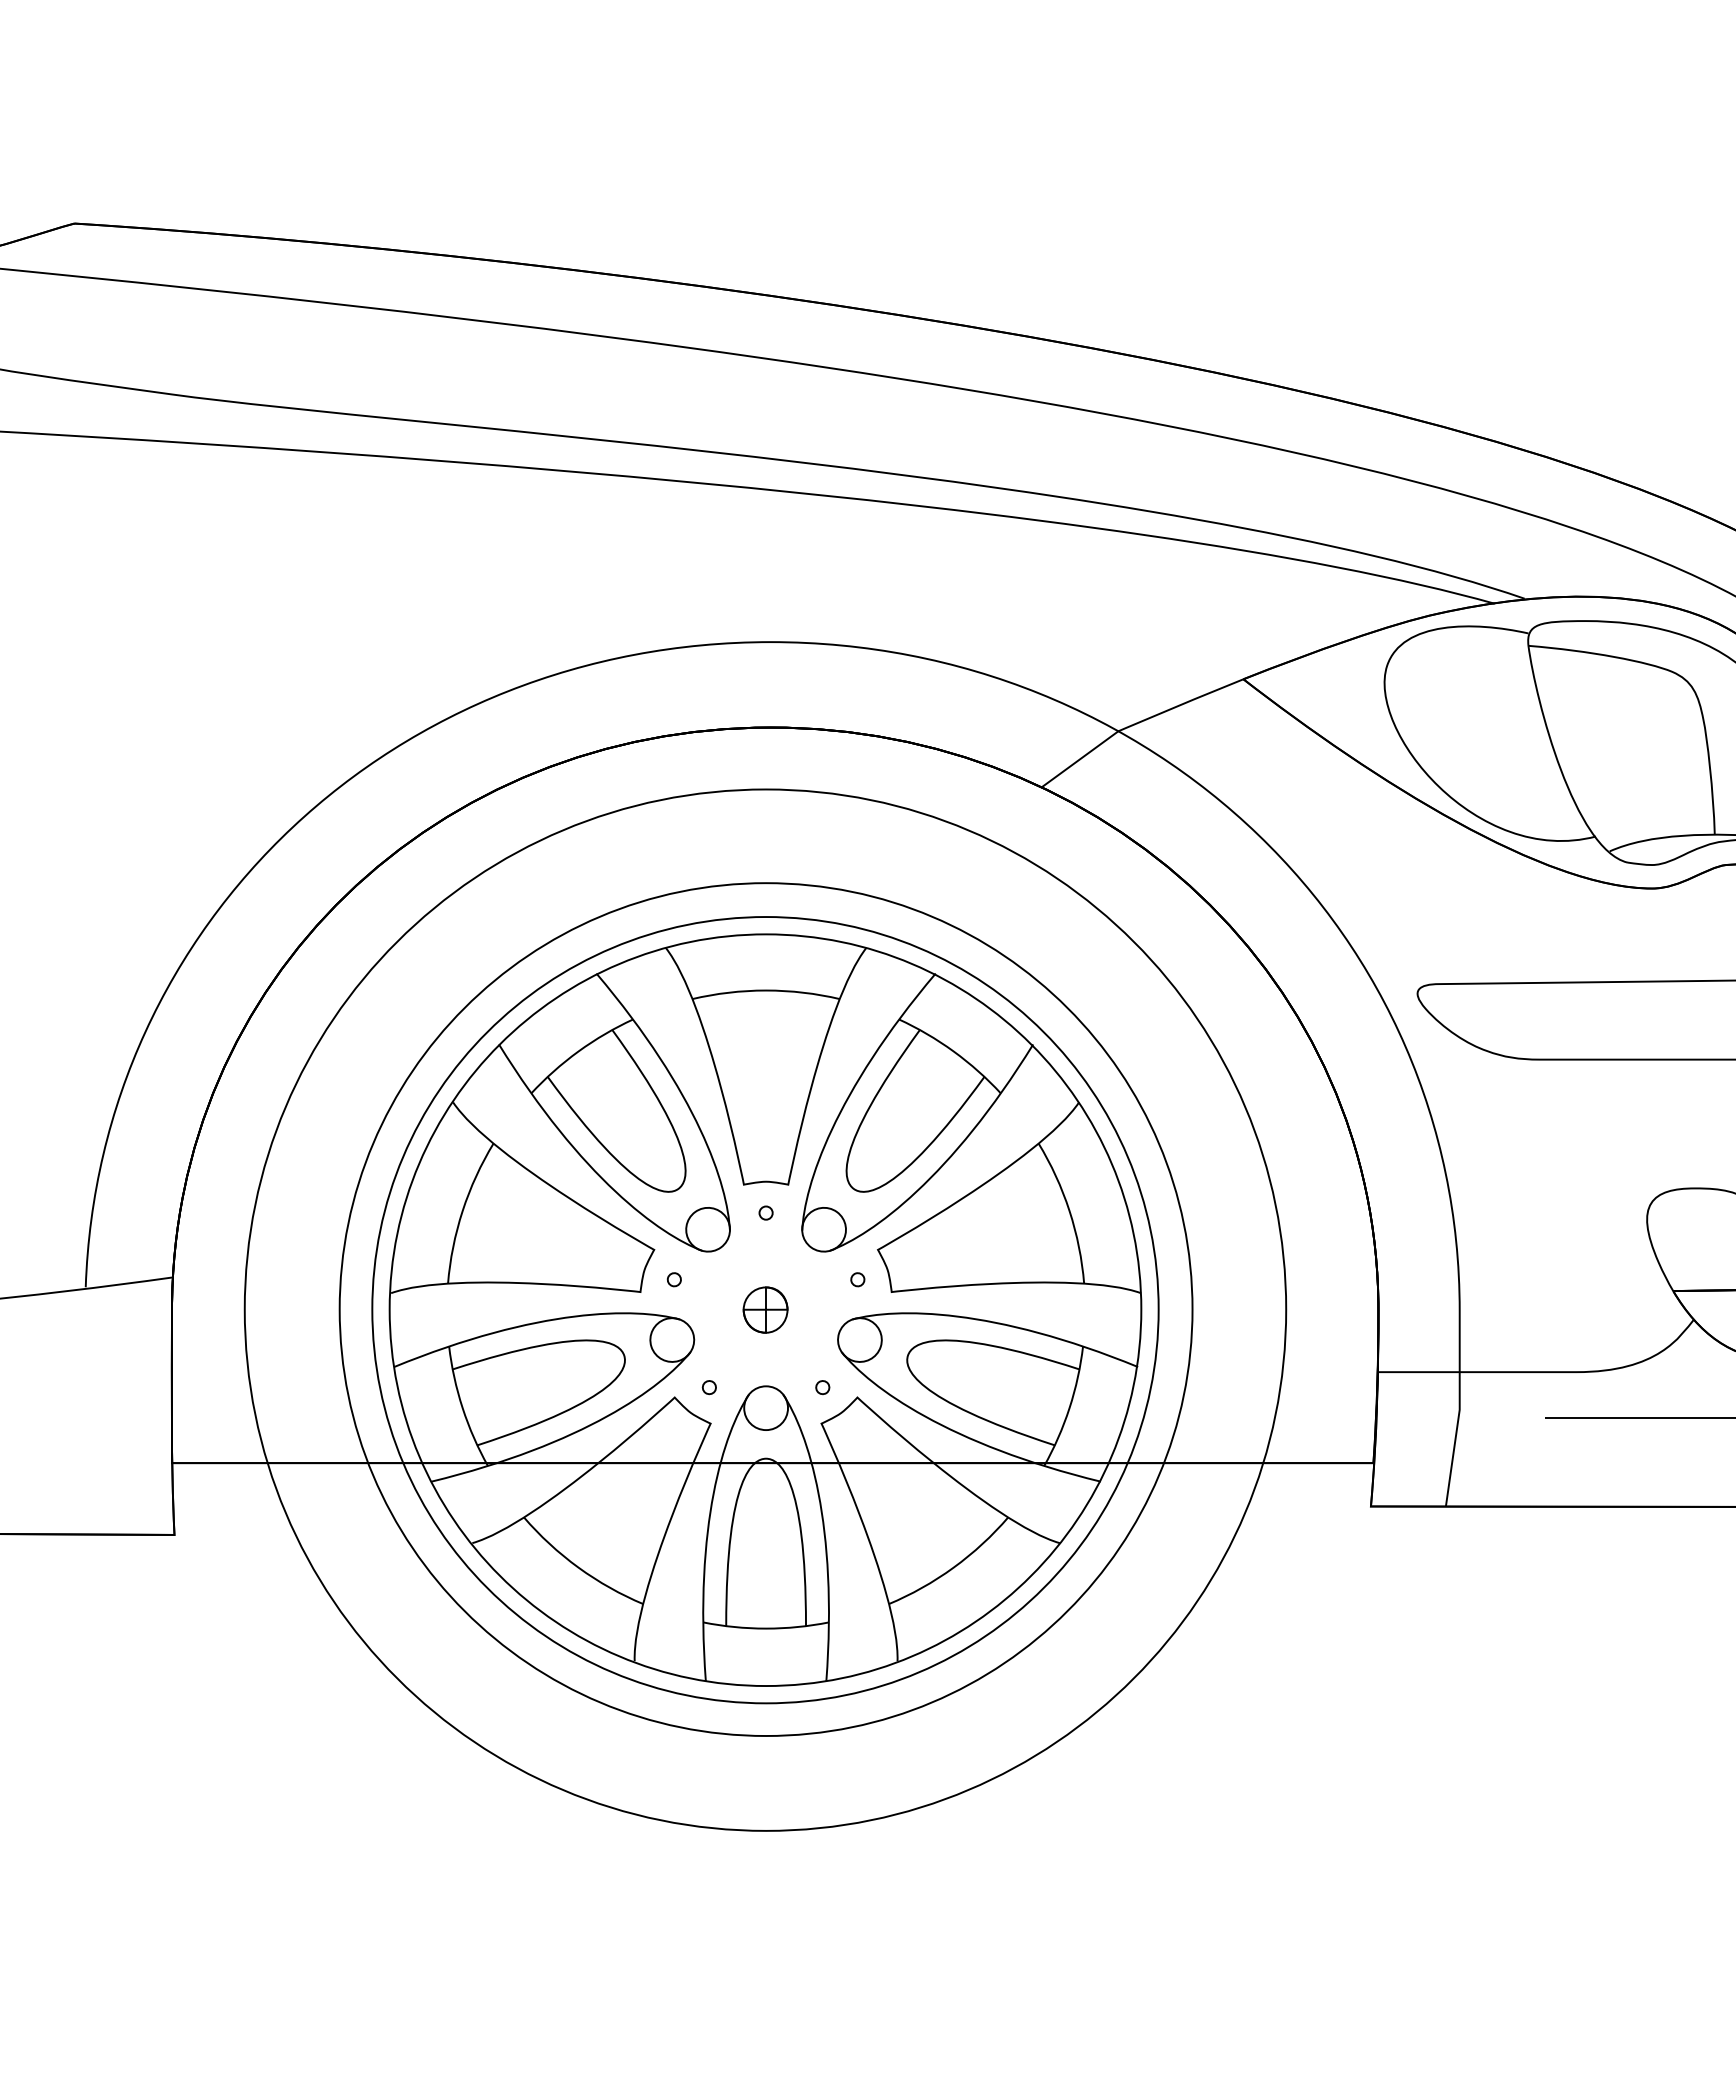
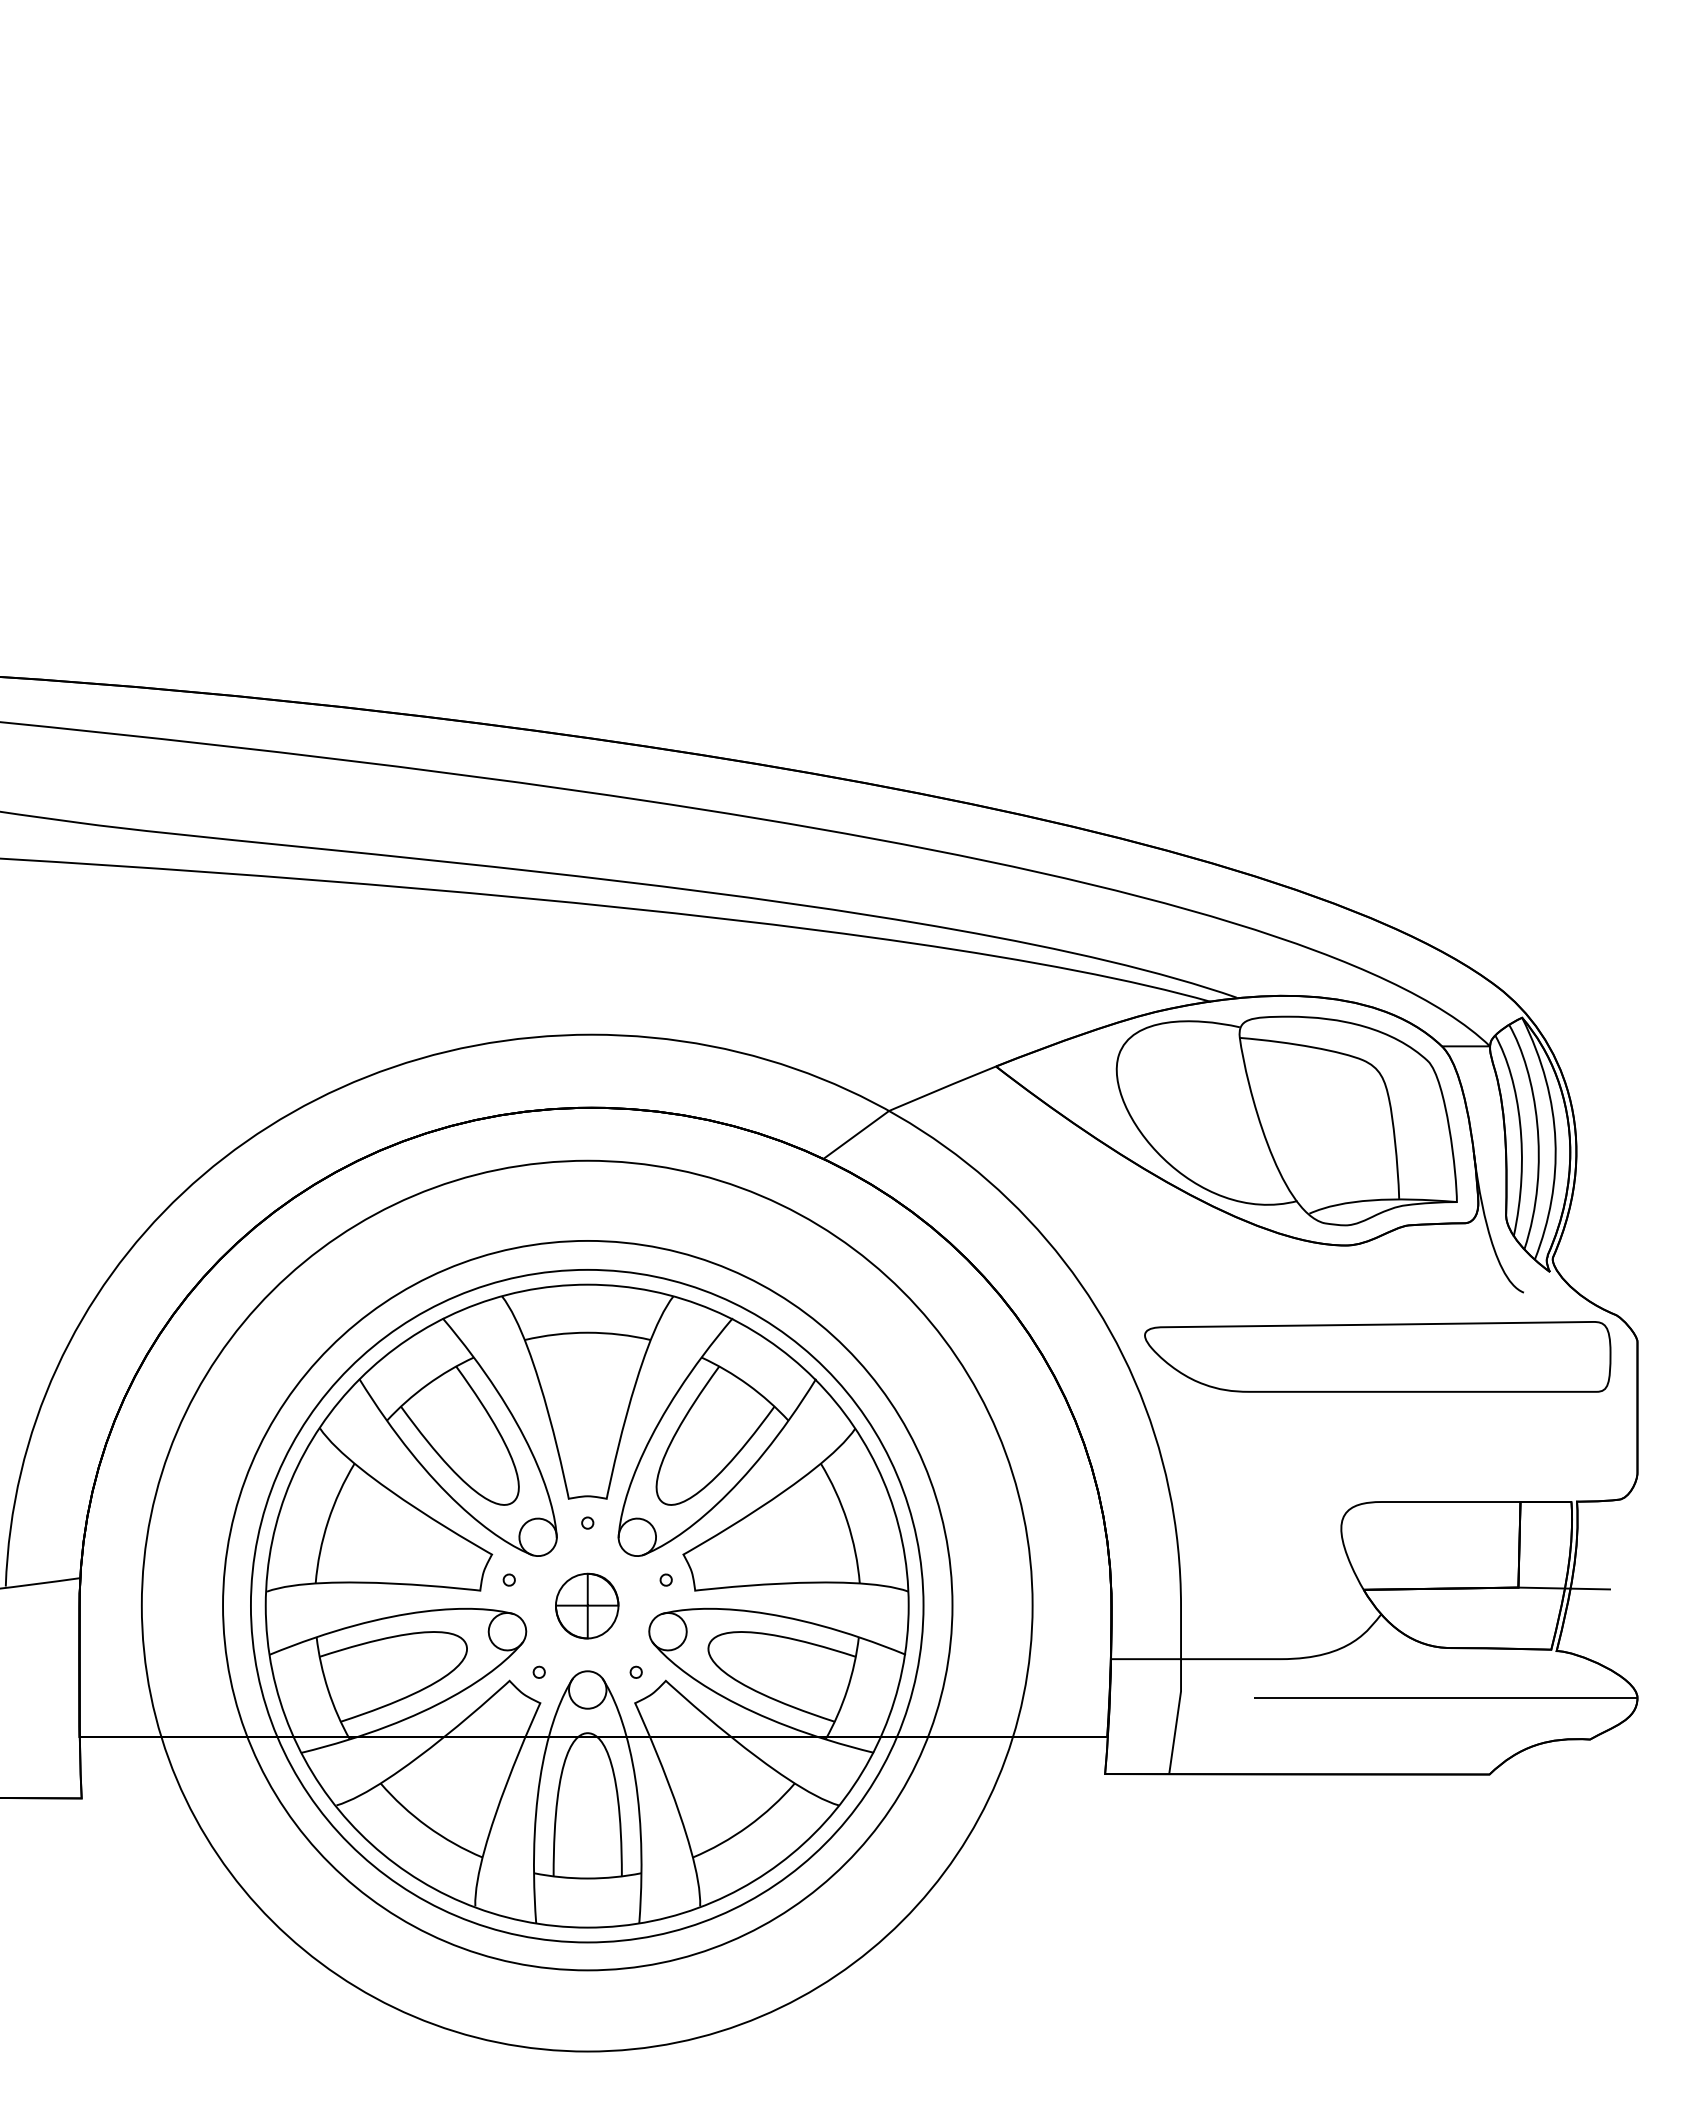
part: (765, 1309) -> (587, 1605), size x1.67

